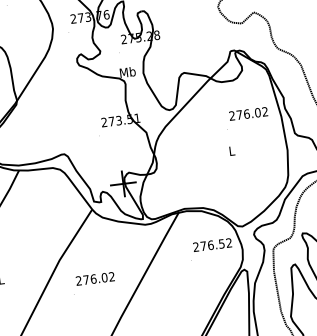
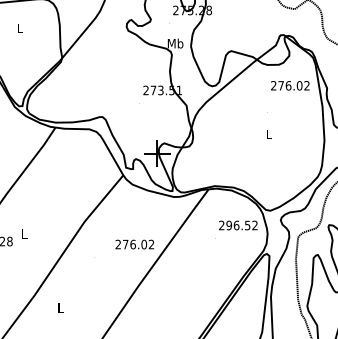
text: (248, 113) -> (290, 85), moved
text: (203, 246) -> (229, 225), 276.52 -> 296.52
text: (94, 278) -> (134, 244), moved

